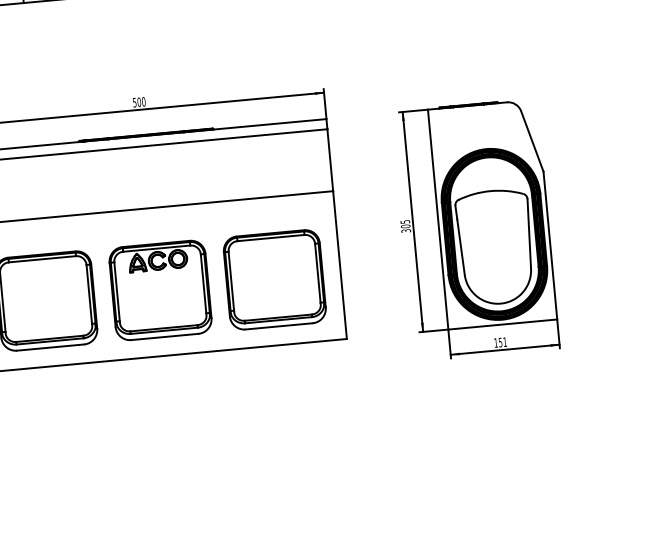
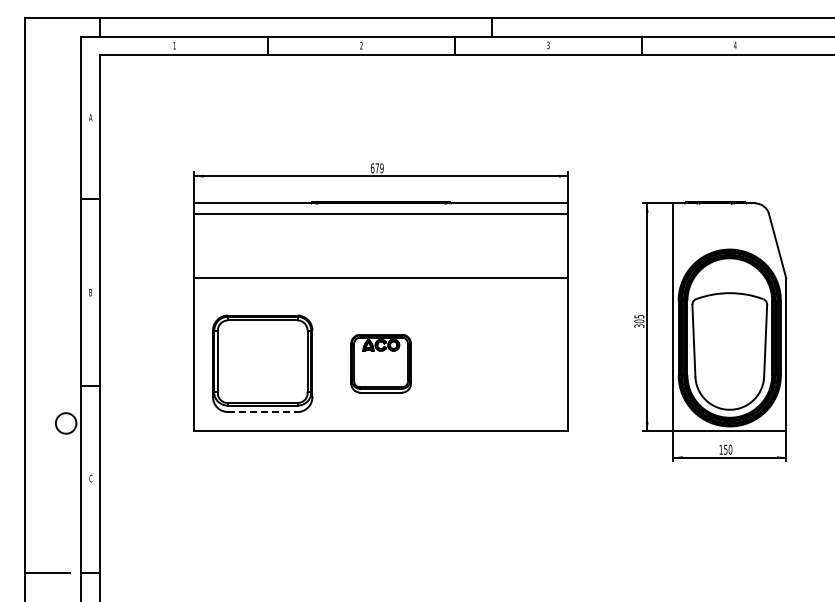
text: (138, 102) -> (376, 168), 500 -> 679
part: (274, 279) -> (499, 363), removed
part: (159, 290) -> (380, 363), size x0.6
text: (505, 341) -> (730, 449), 151 -> 150
line: (50, 348) -> (262, 412), solid -> dashed

